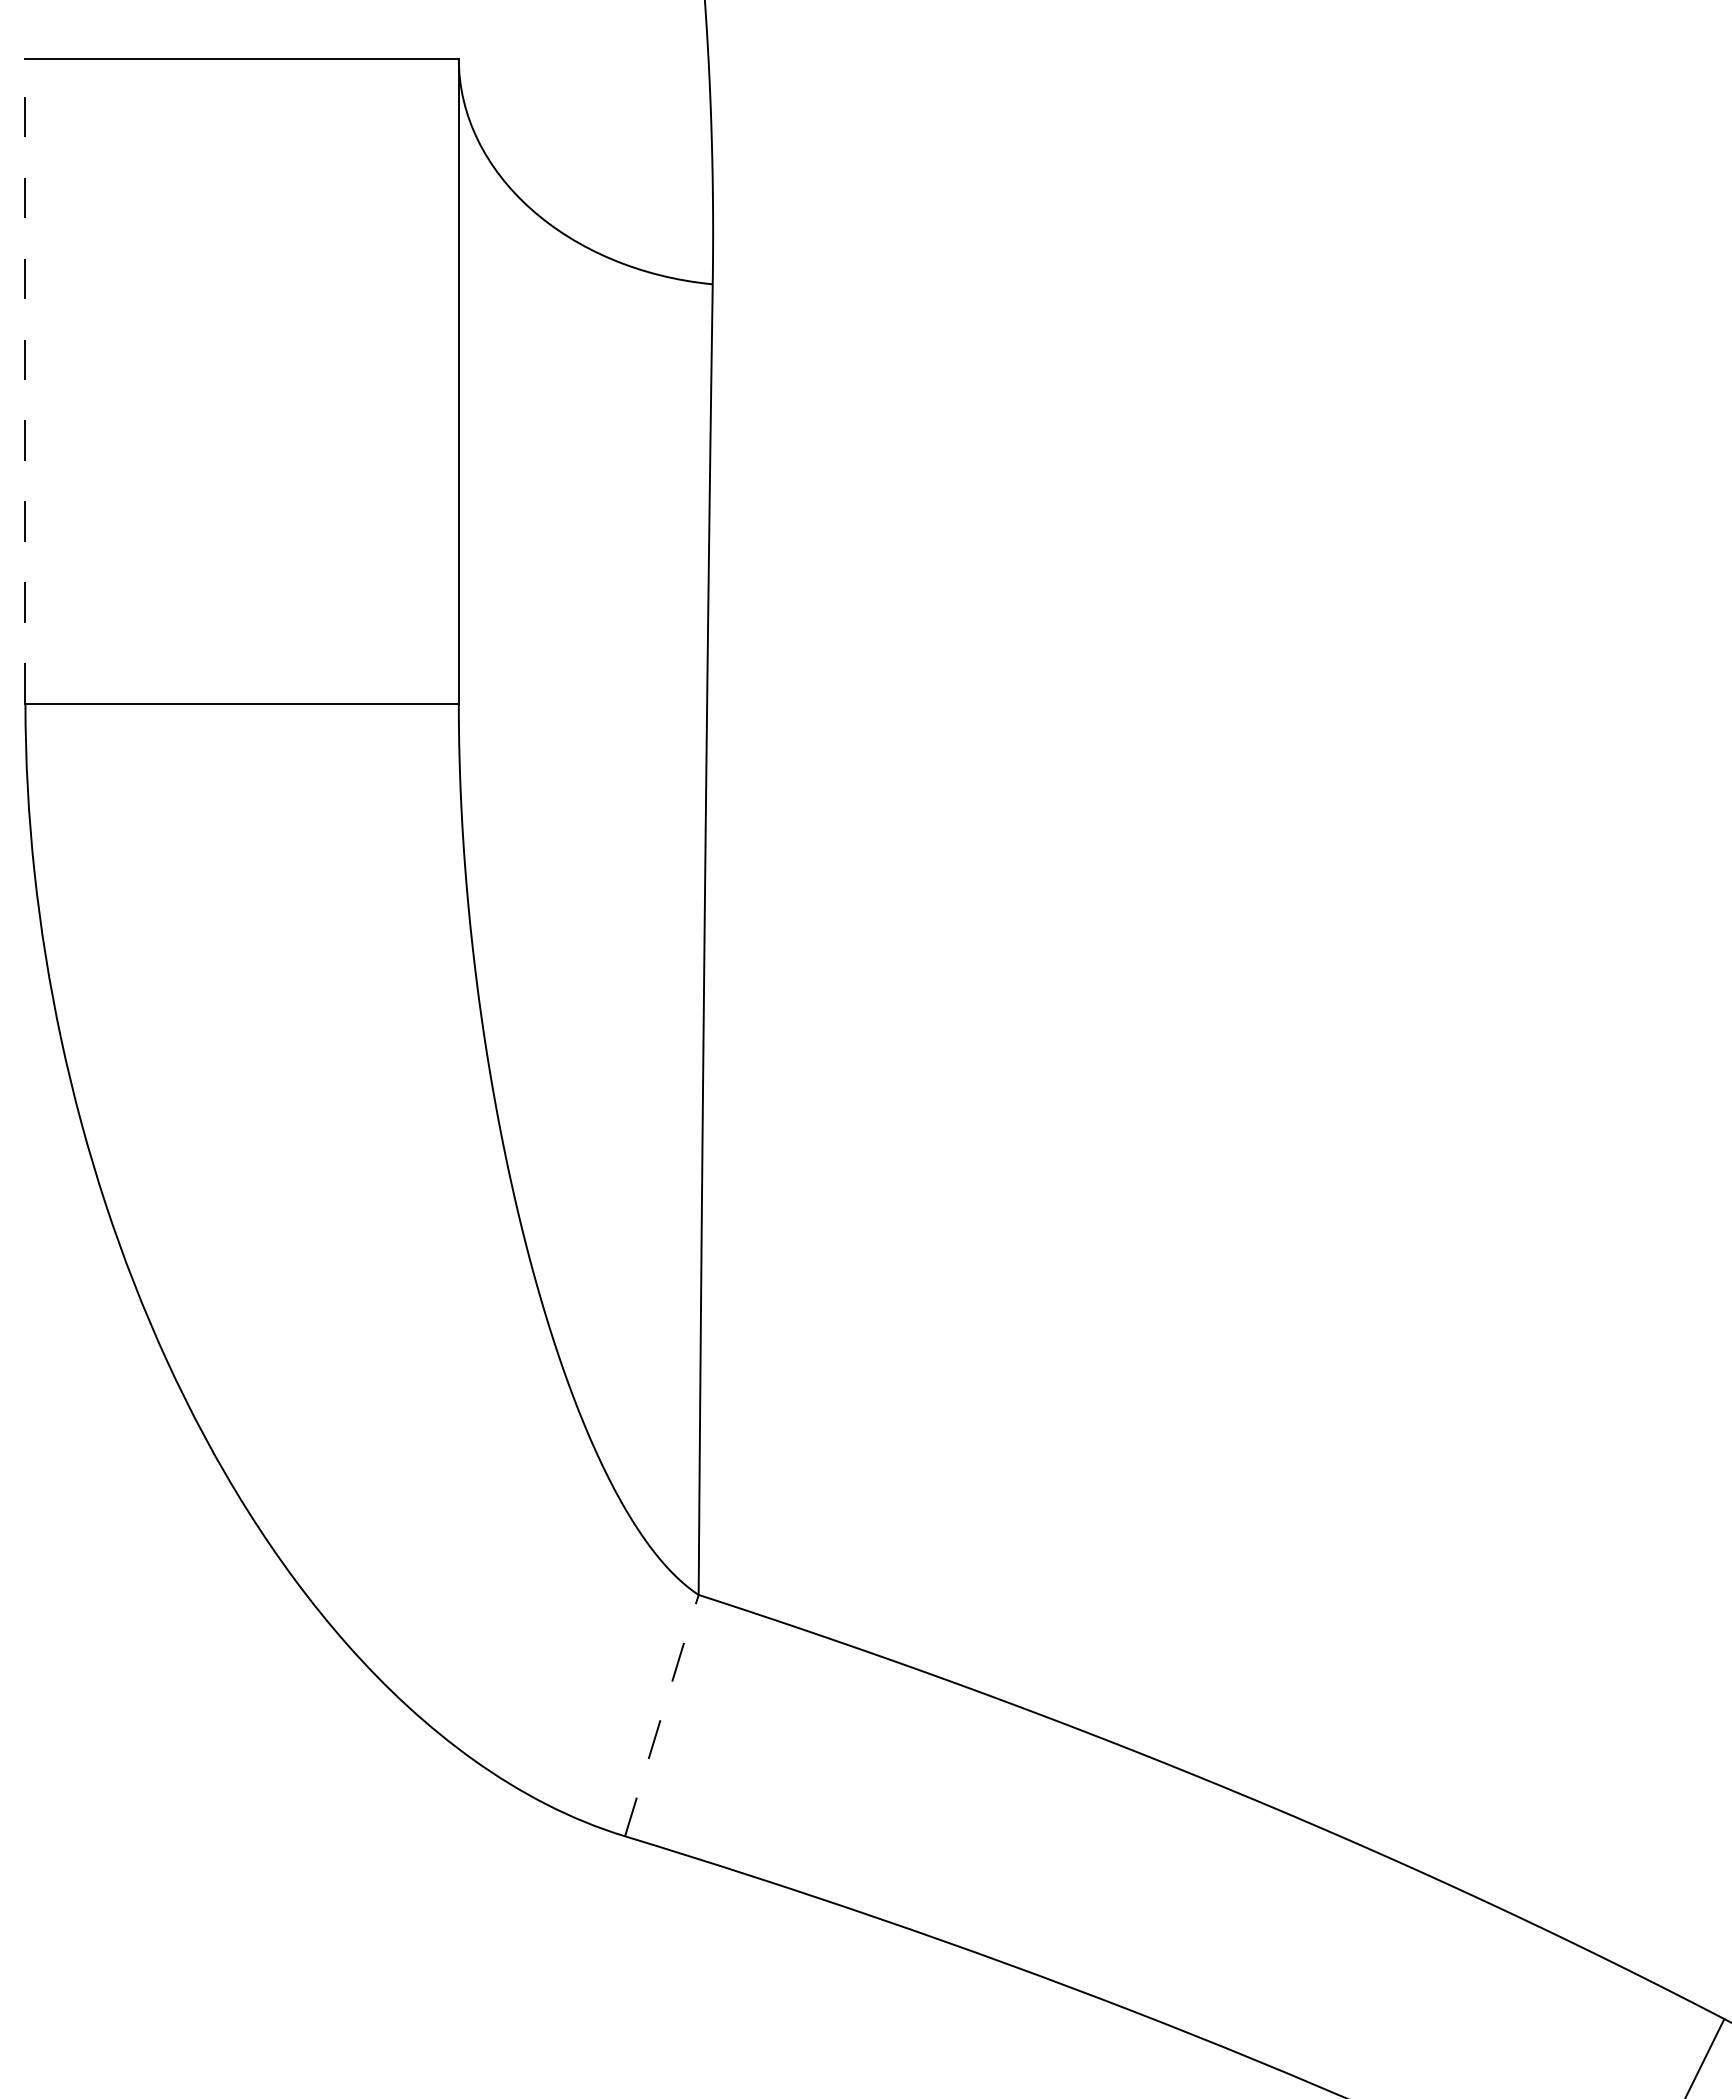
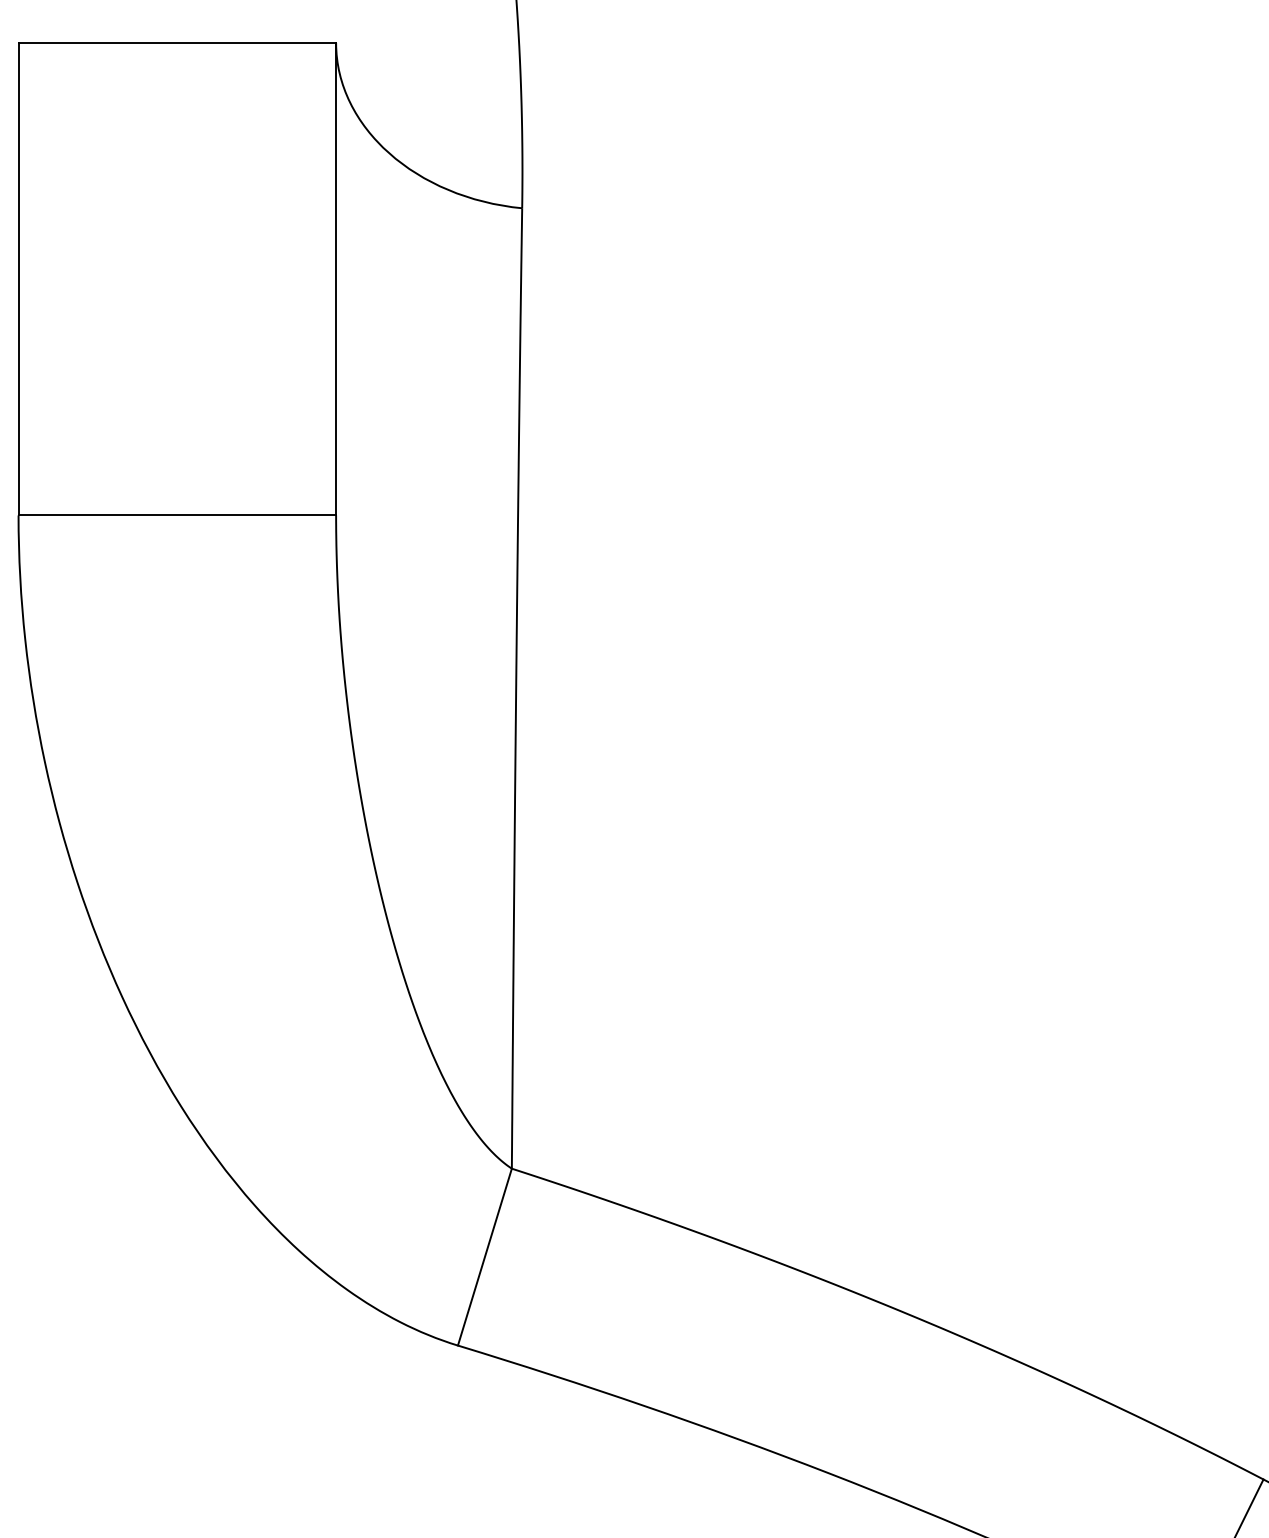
line: (25, 380) -> (18, 278), dashed -> solid
line: (662, 1715) -> (485, 1257), dashed -> solid

